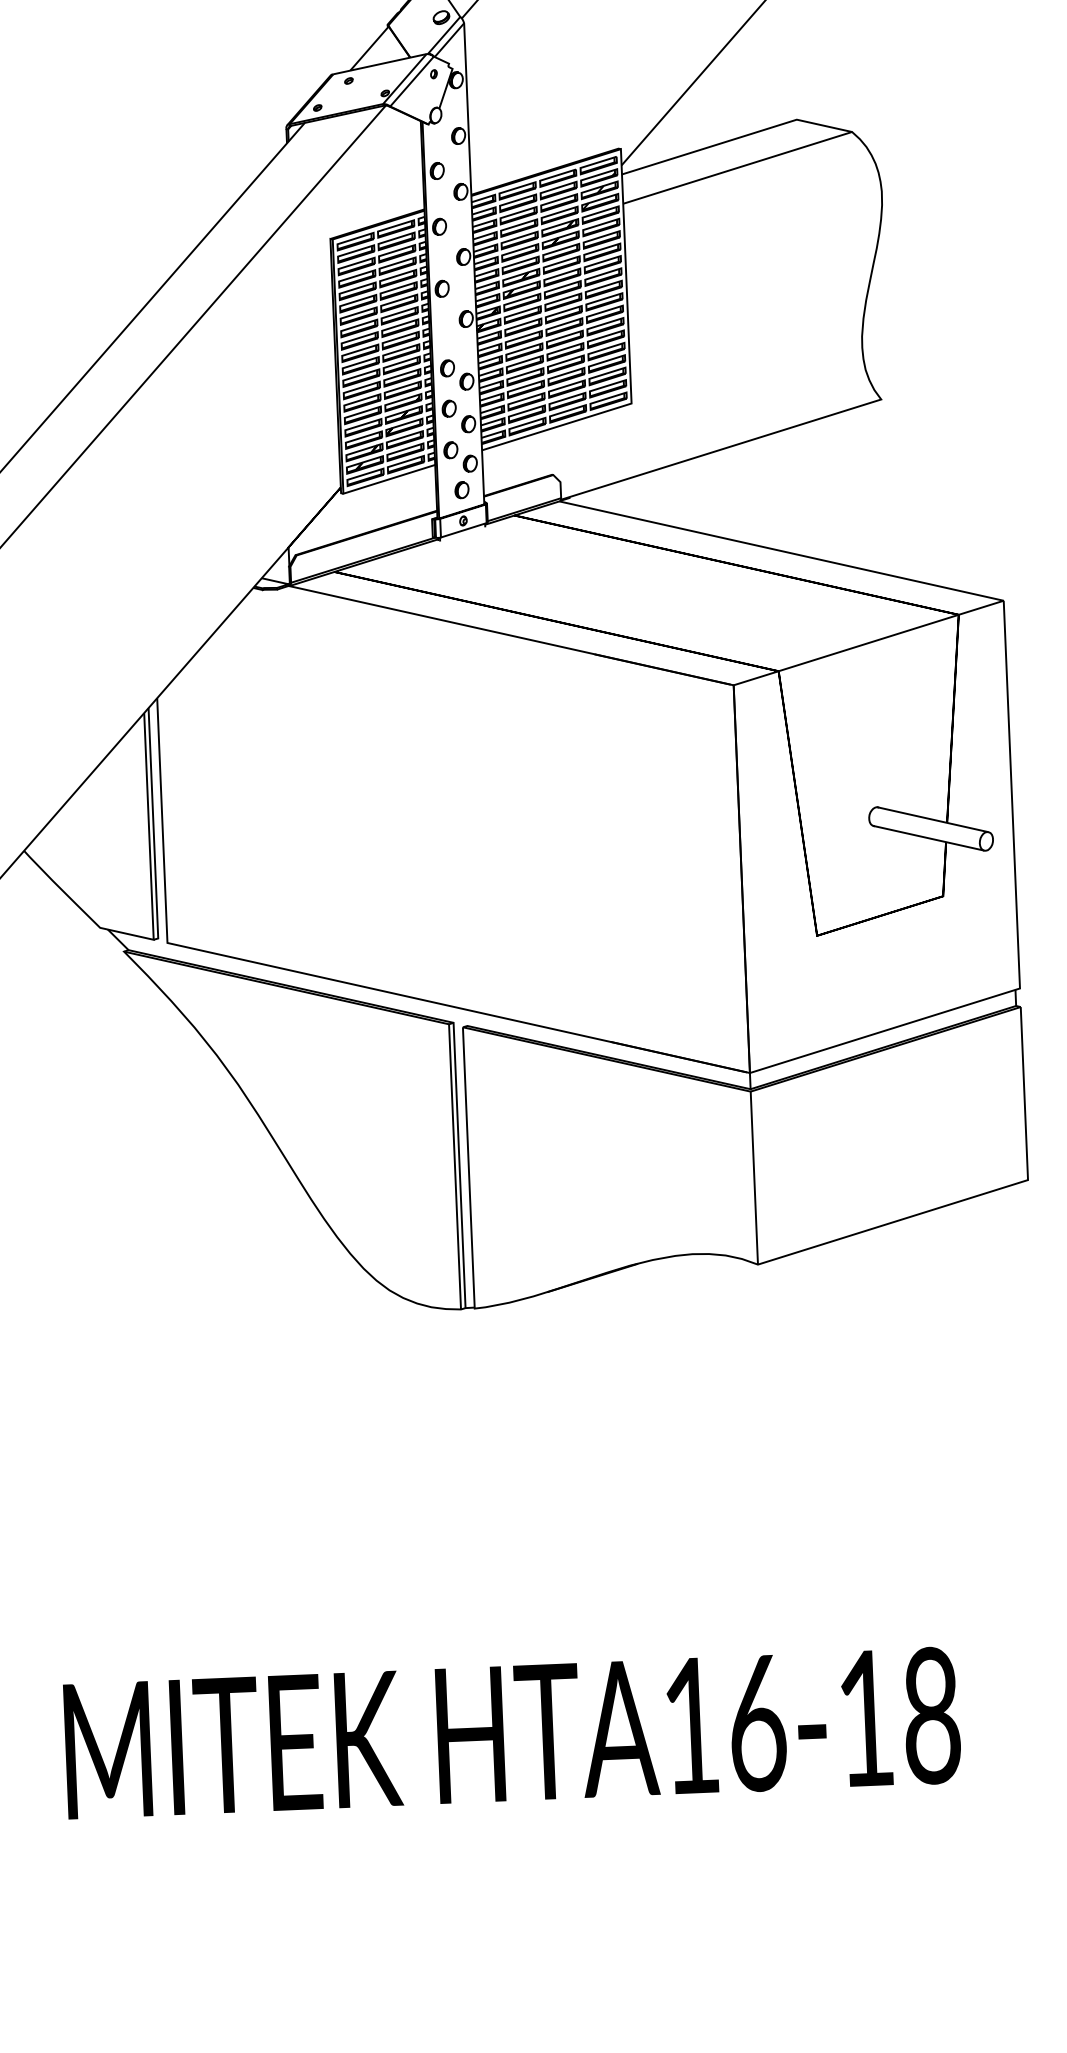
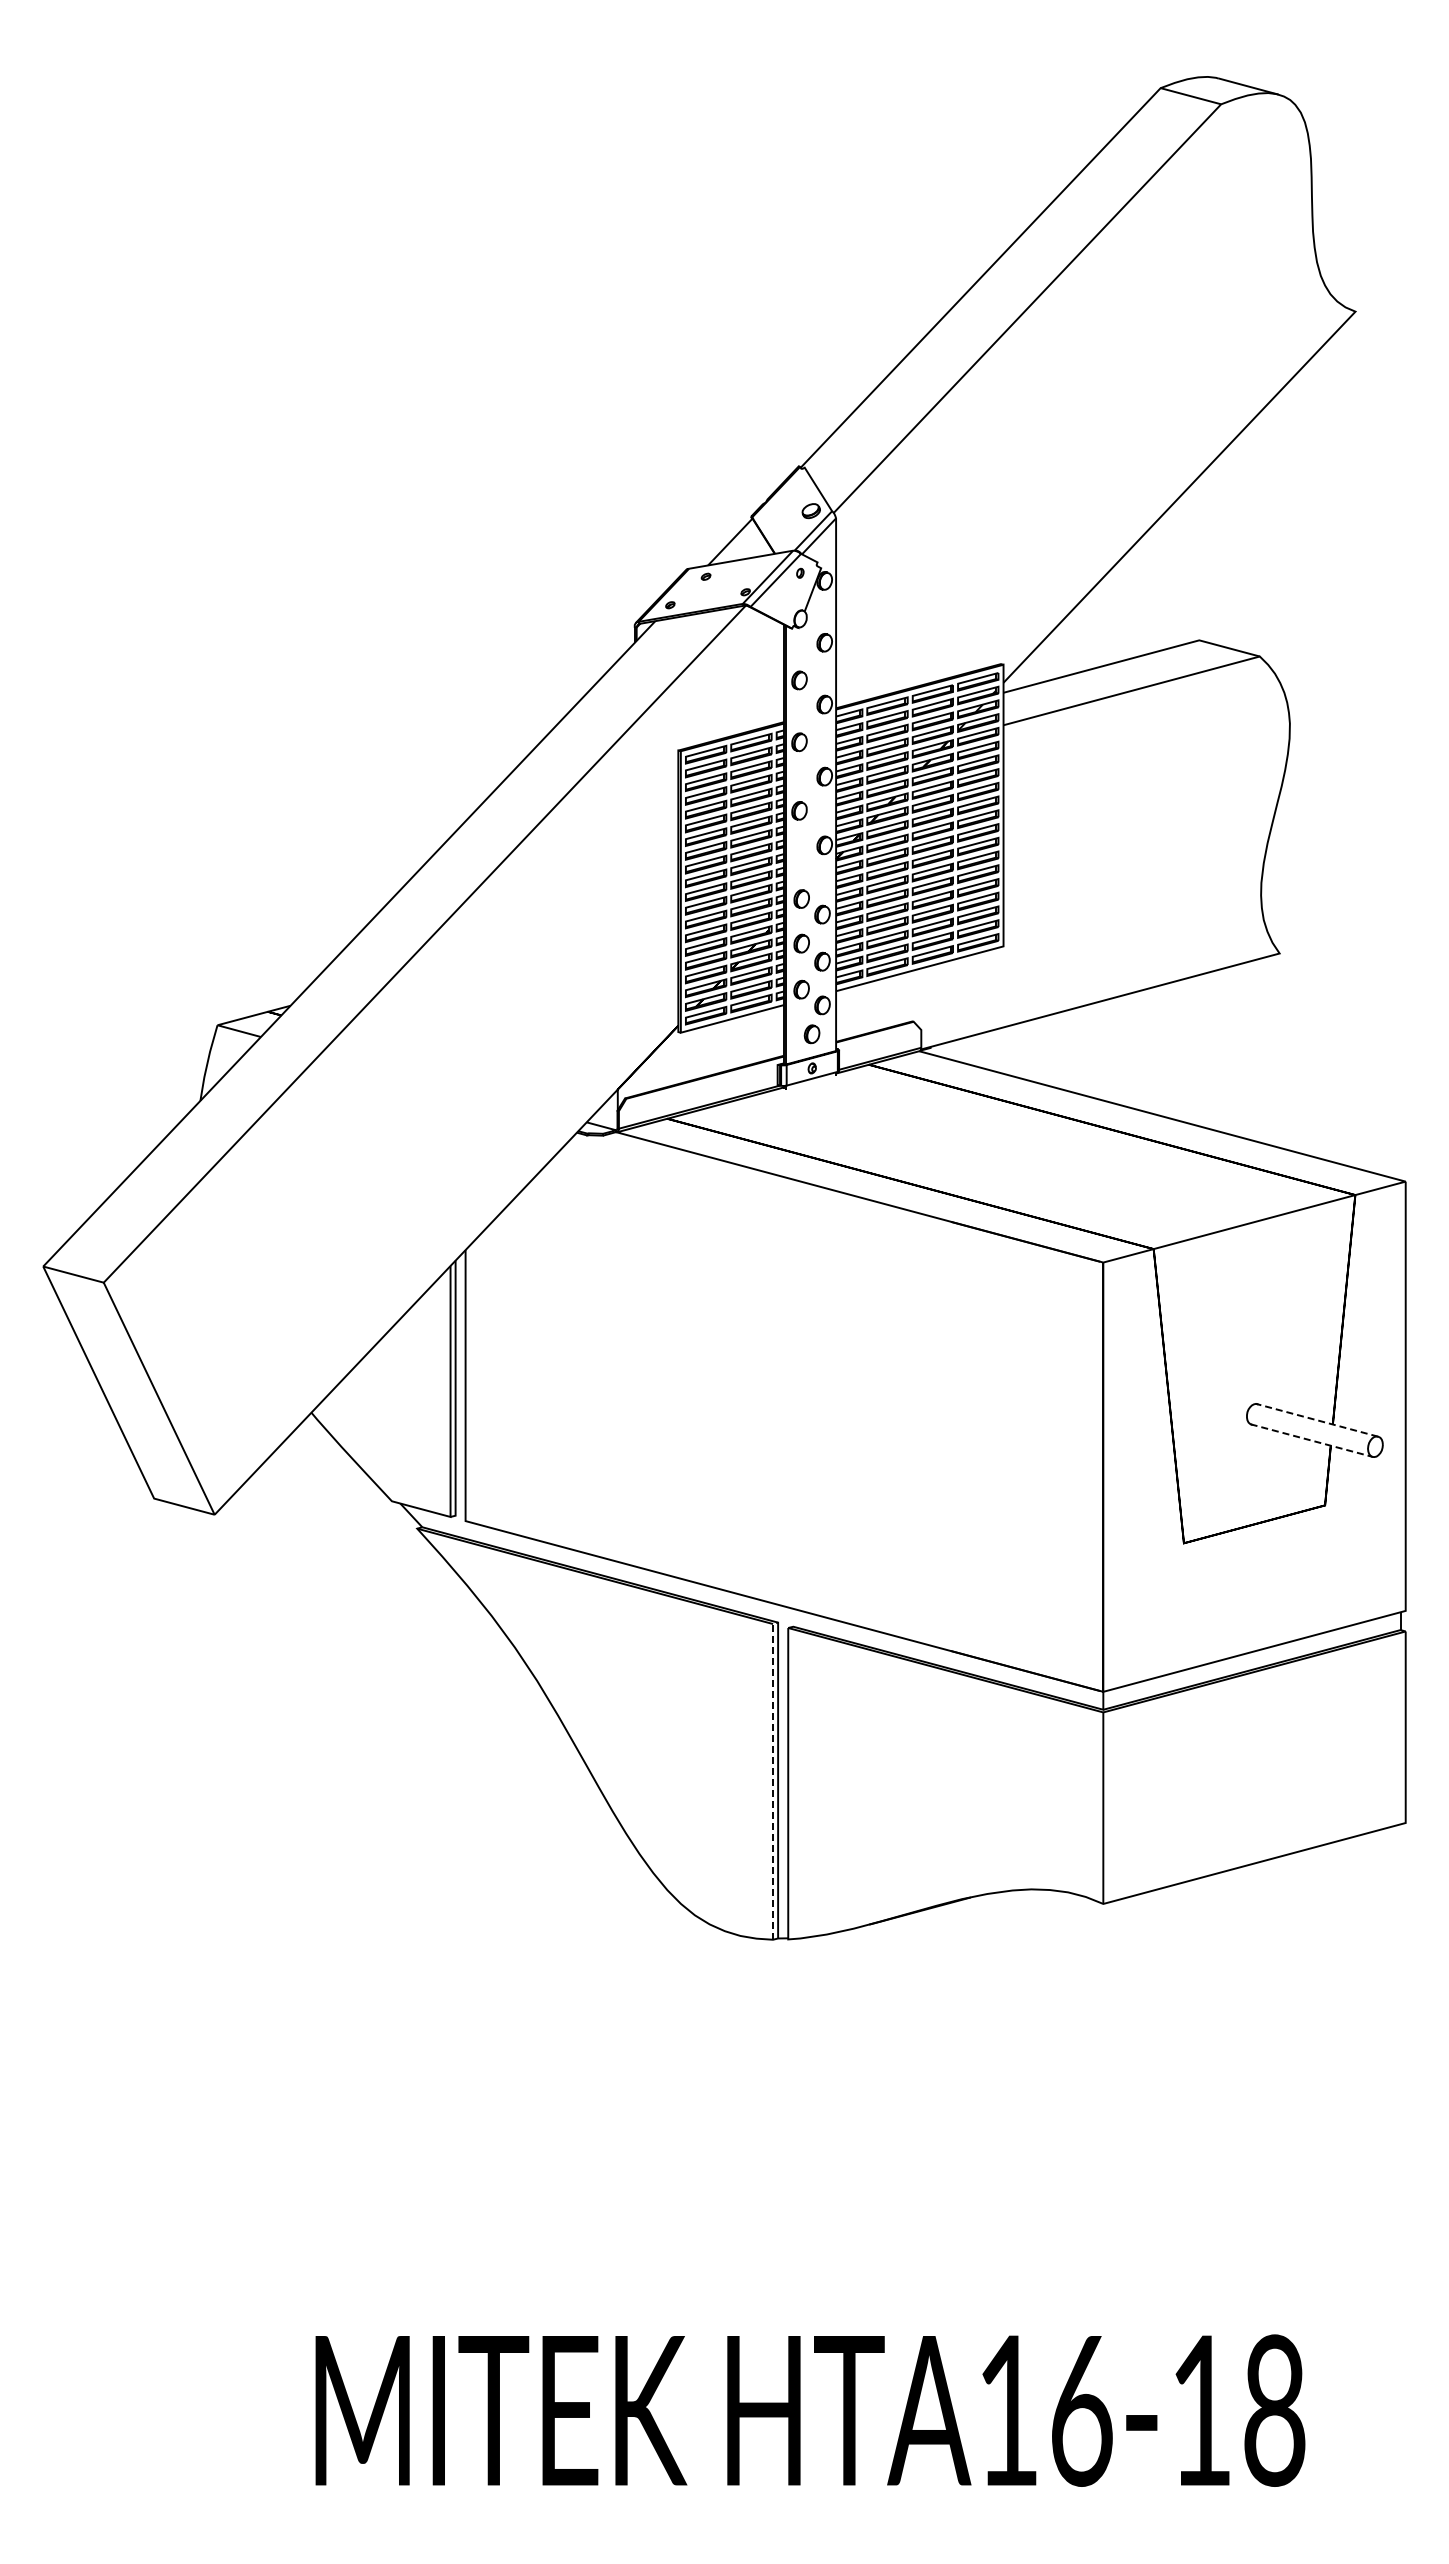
line: (932, 819) -> (1316, 1420), solid -> dashed
line: (929, 838) -> (1312, 1440), solid -> dashed
line: (455, 1162) -> (773, 1777), solid -> dashed

